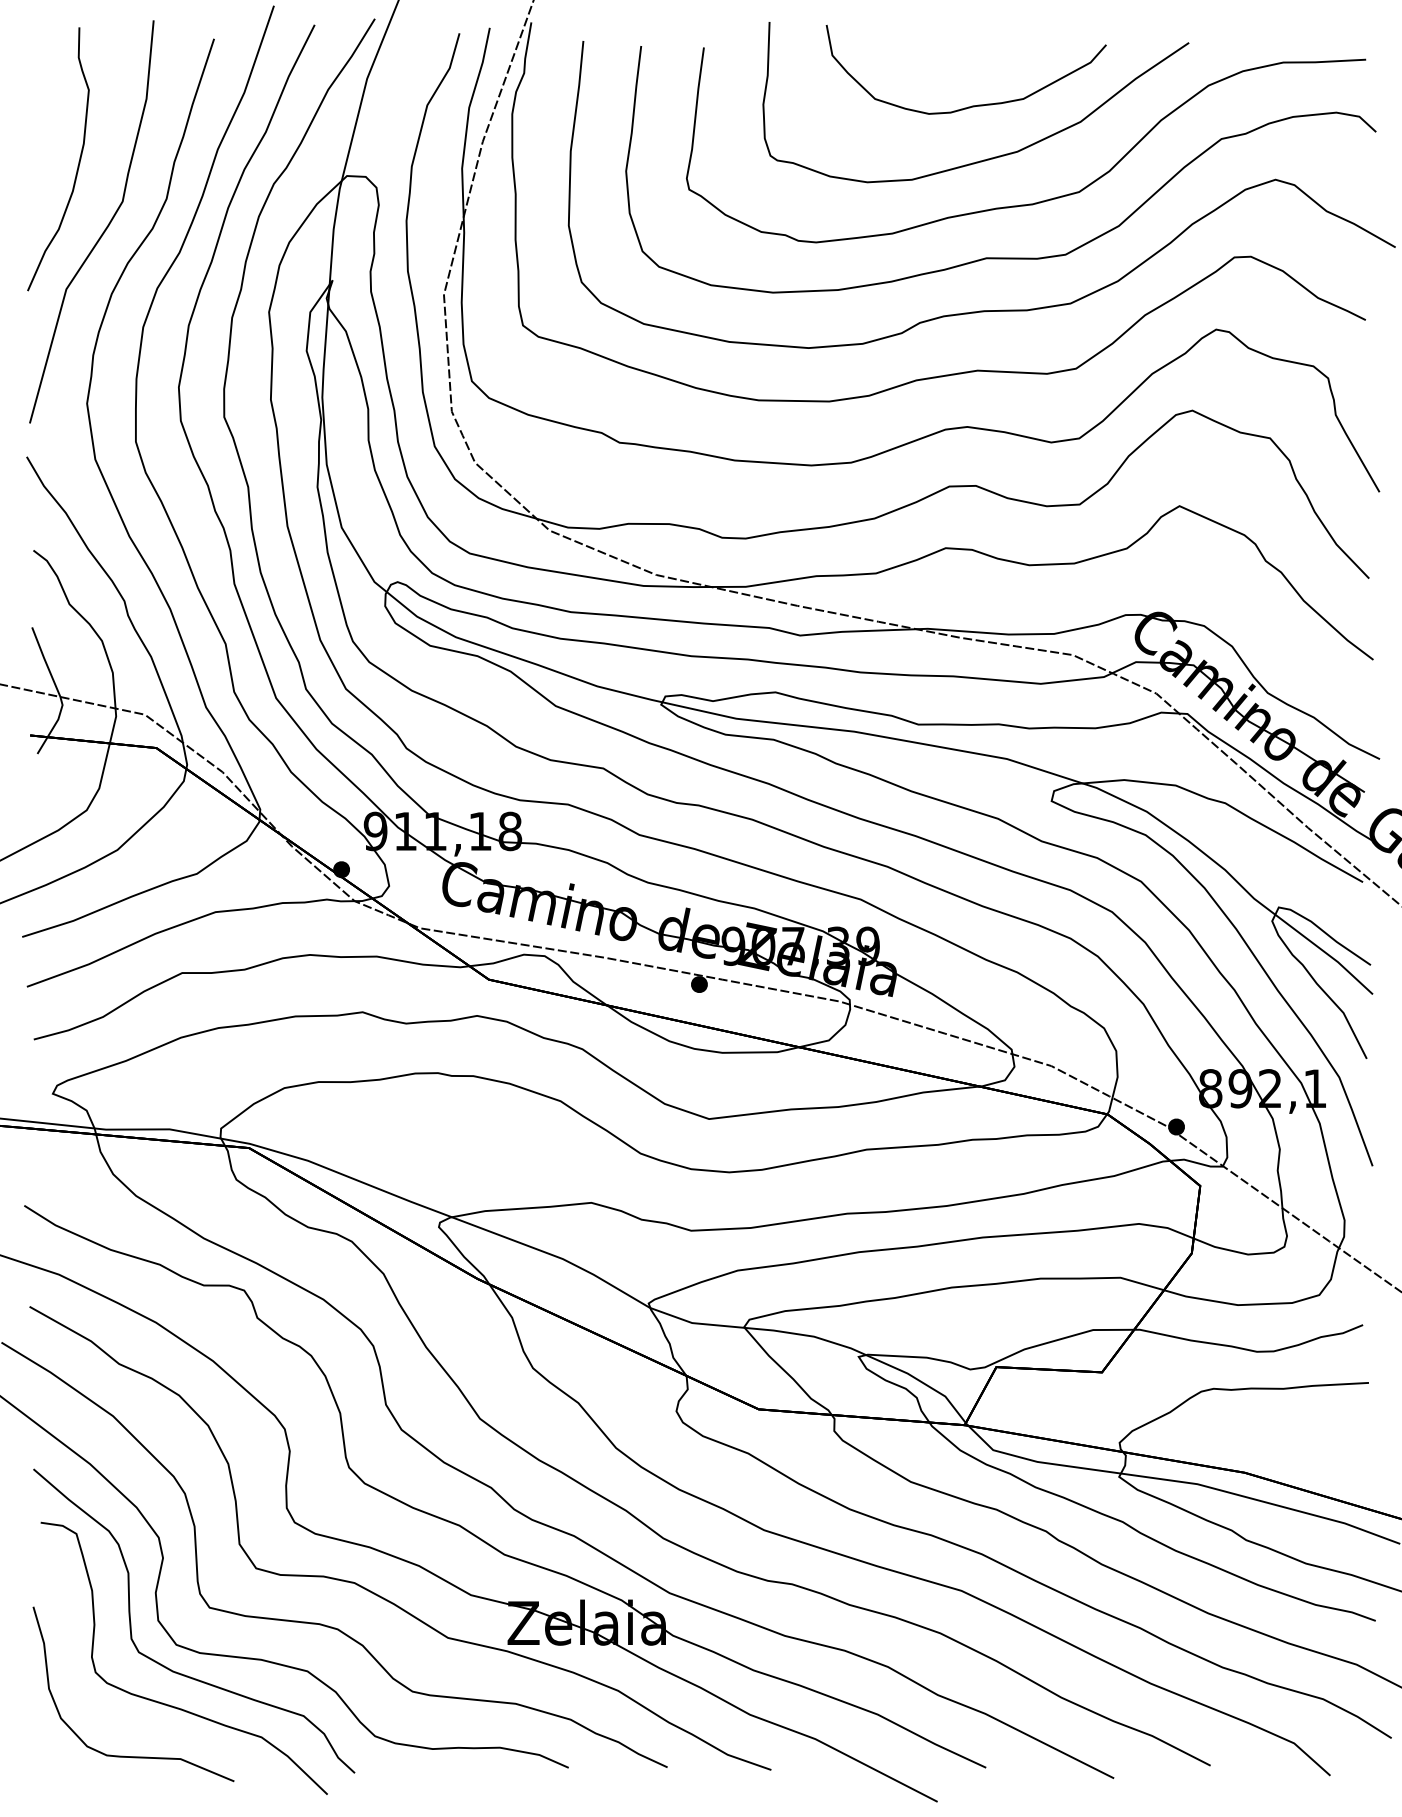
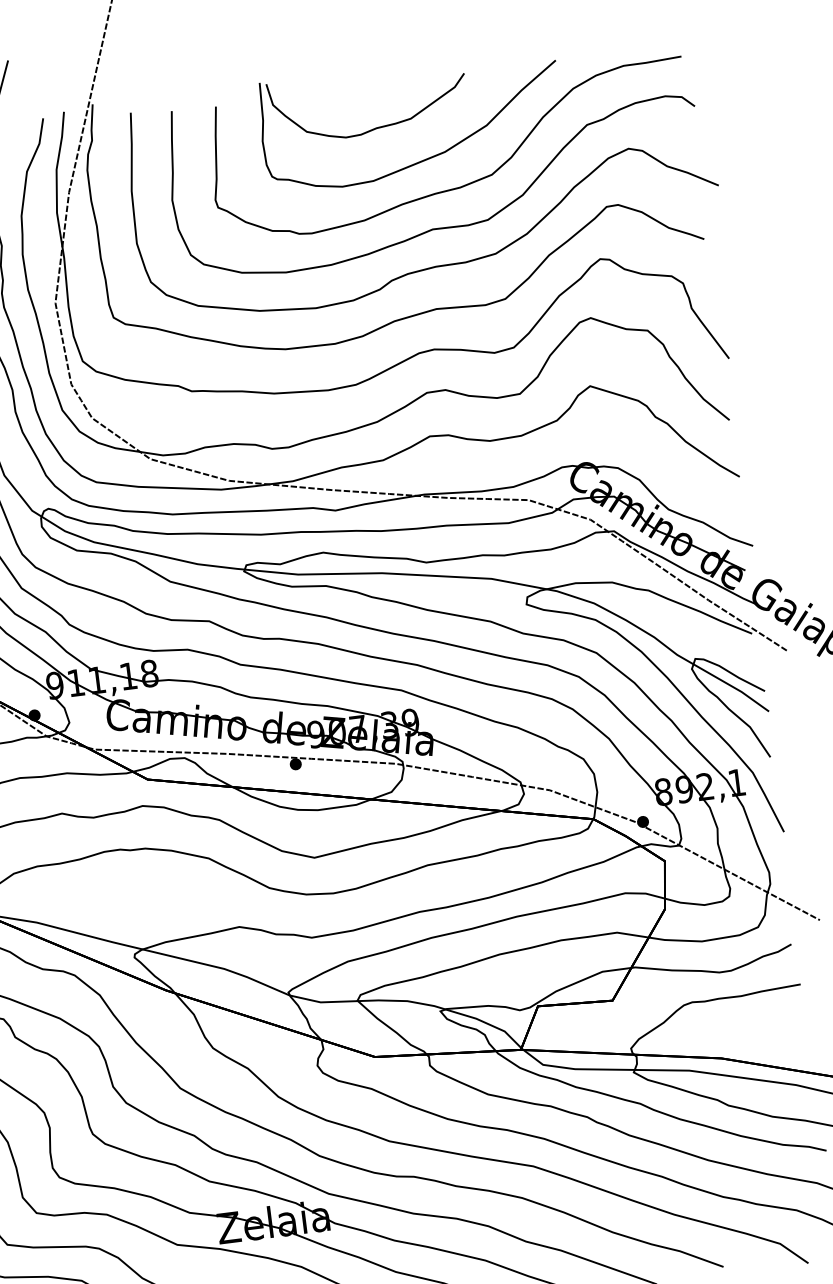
curve: (972, 105) -> (375, 127), moved

